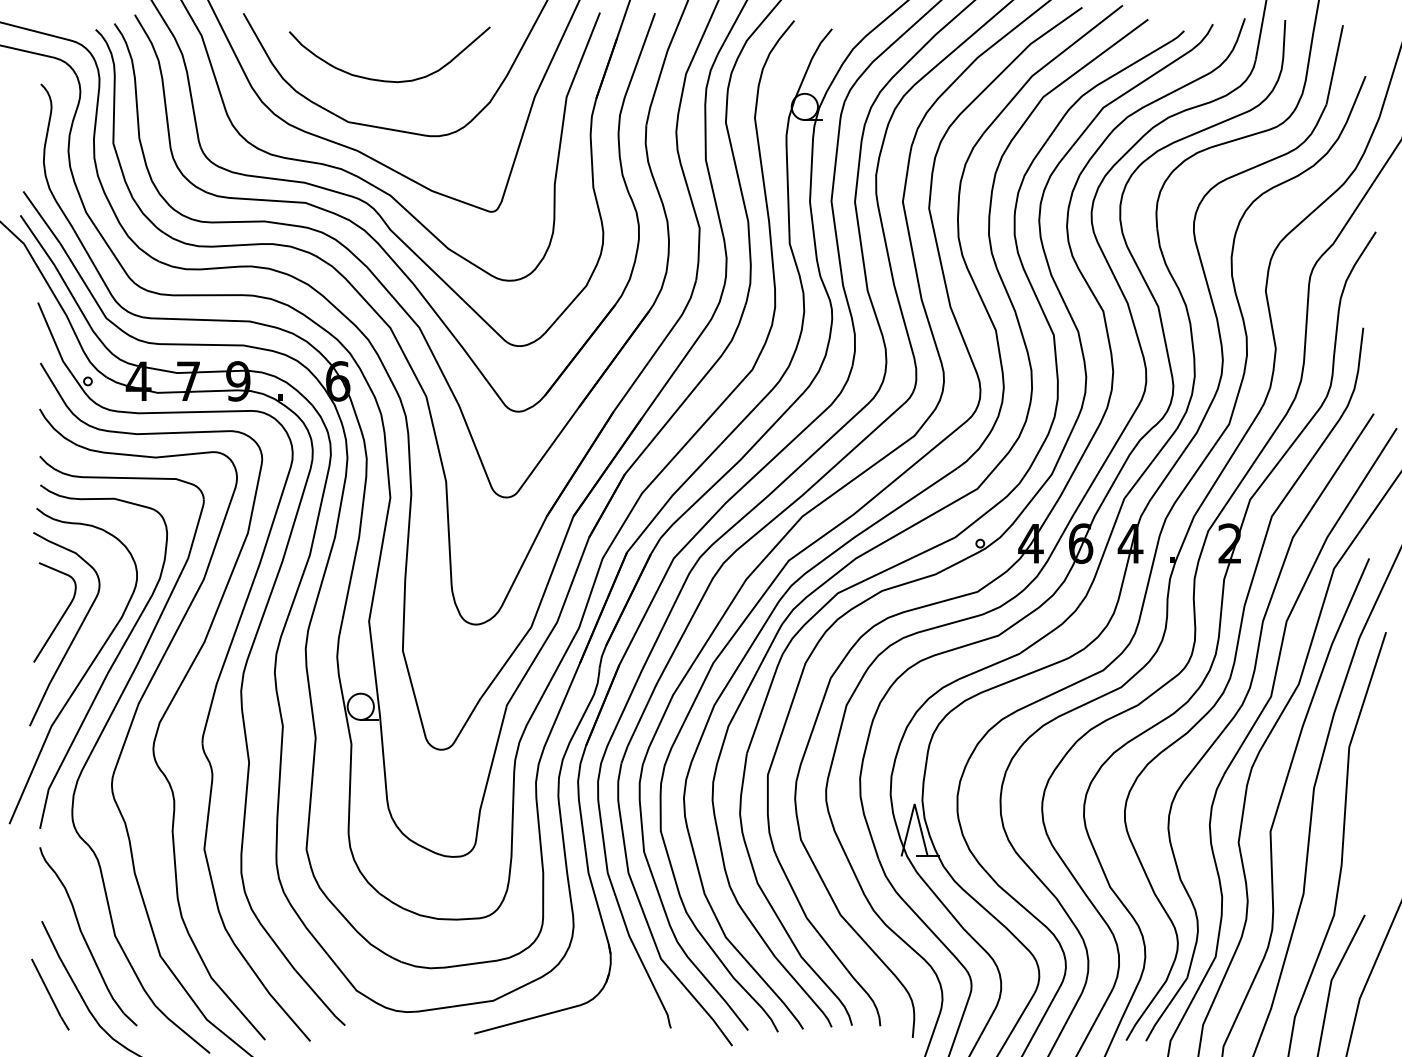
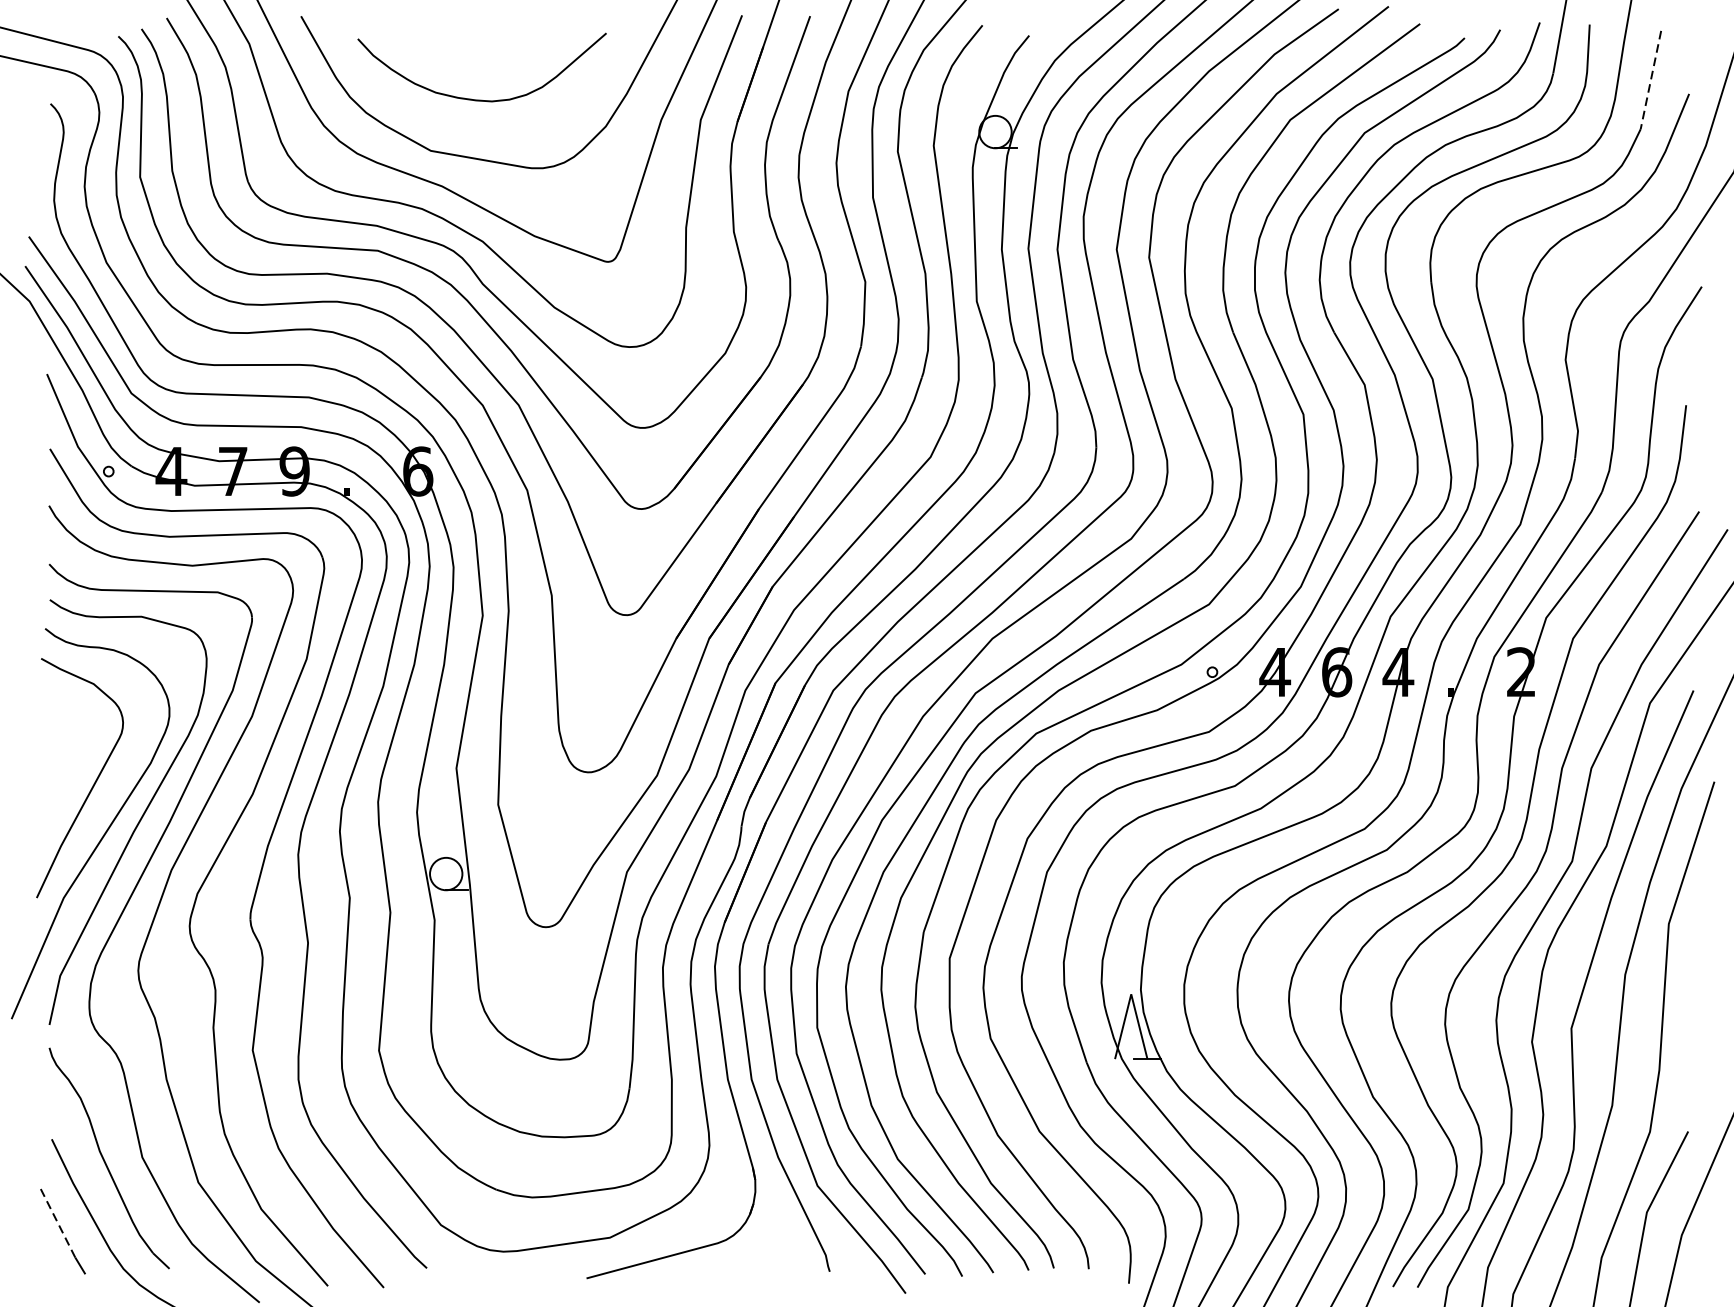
line: (1334, 64) -> (1650, 79), solid -> dashed
curve: (60, 617) -> (74, 763), removed
line: (46, 987) -> (57, 1221), solid -> dashed

